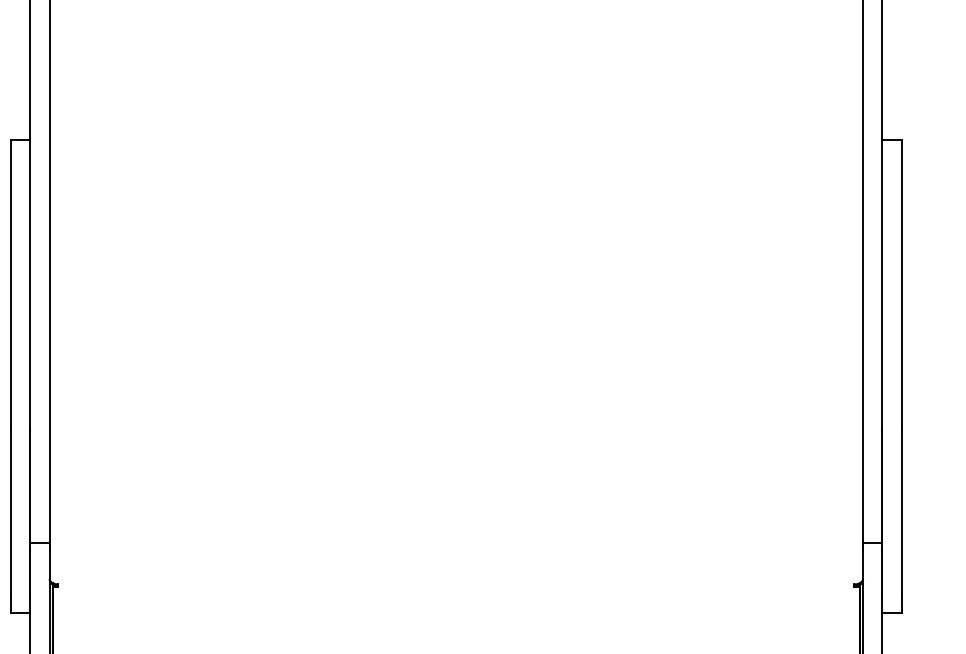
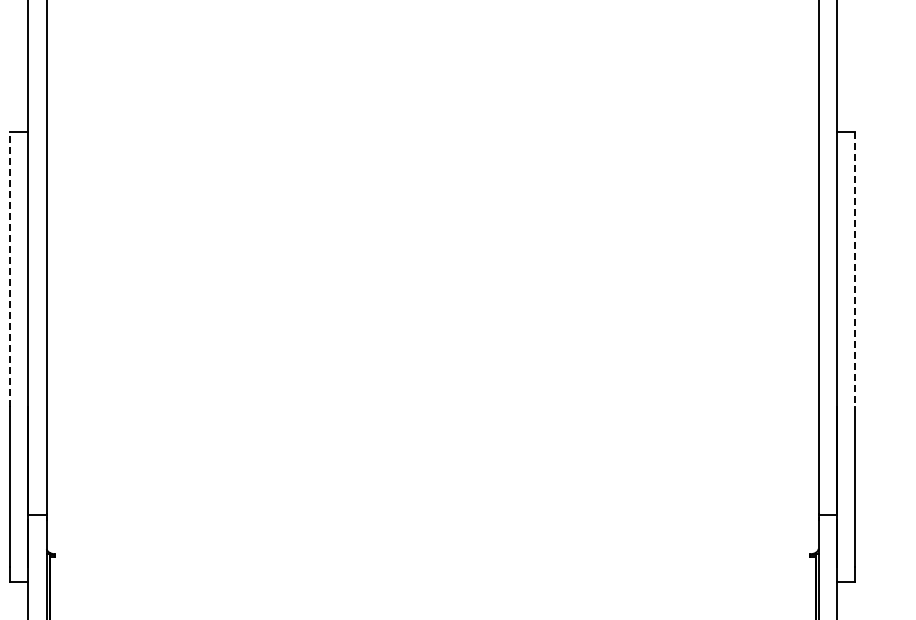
line: (11, 284) -> (10, 269), solid -> dashed
line: (902, 285) -> (855, 270), solid -> dashed

